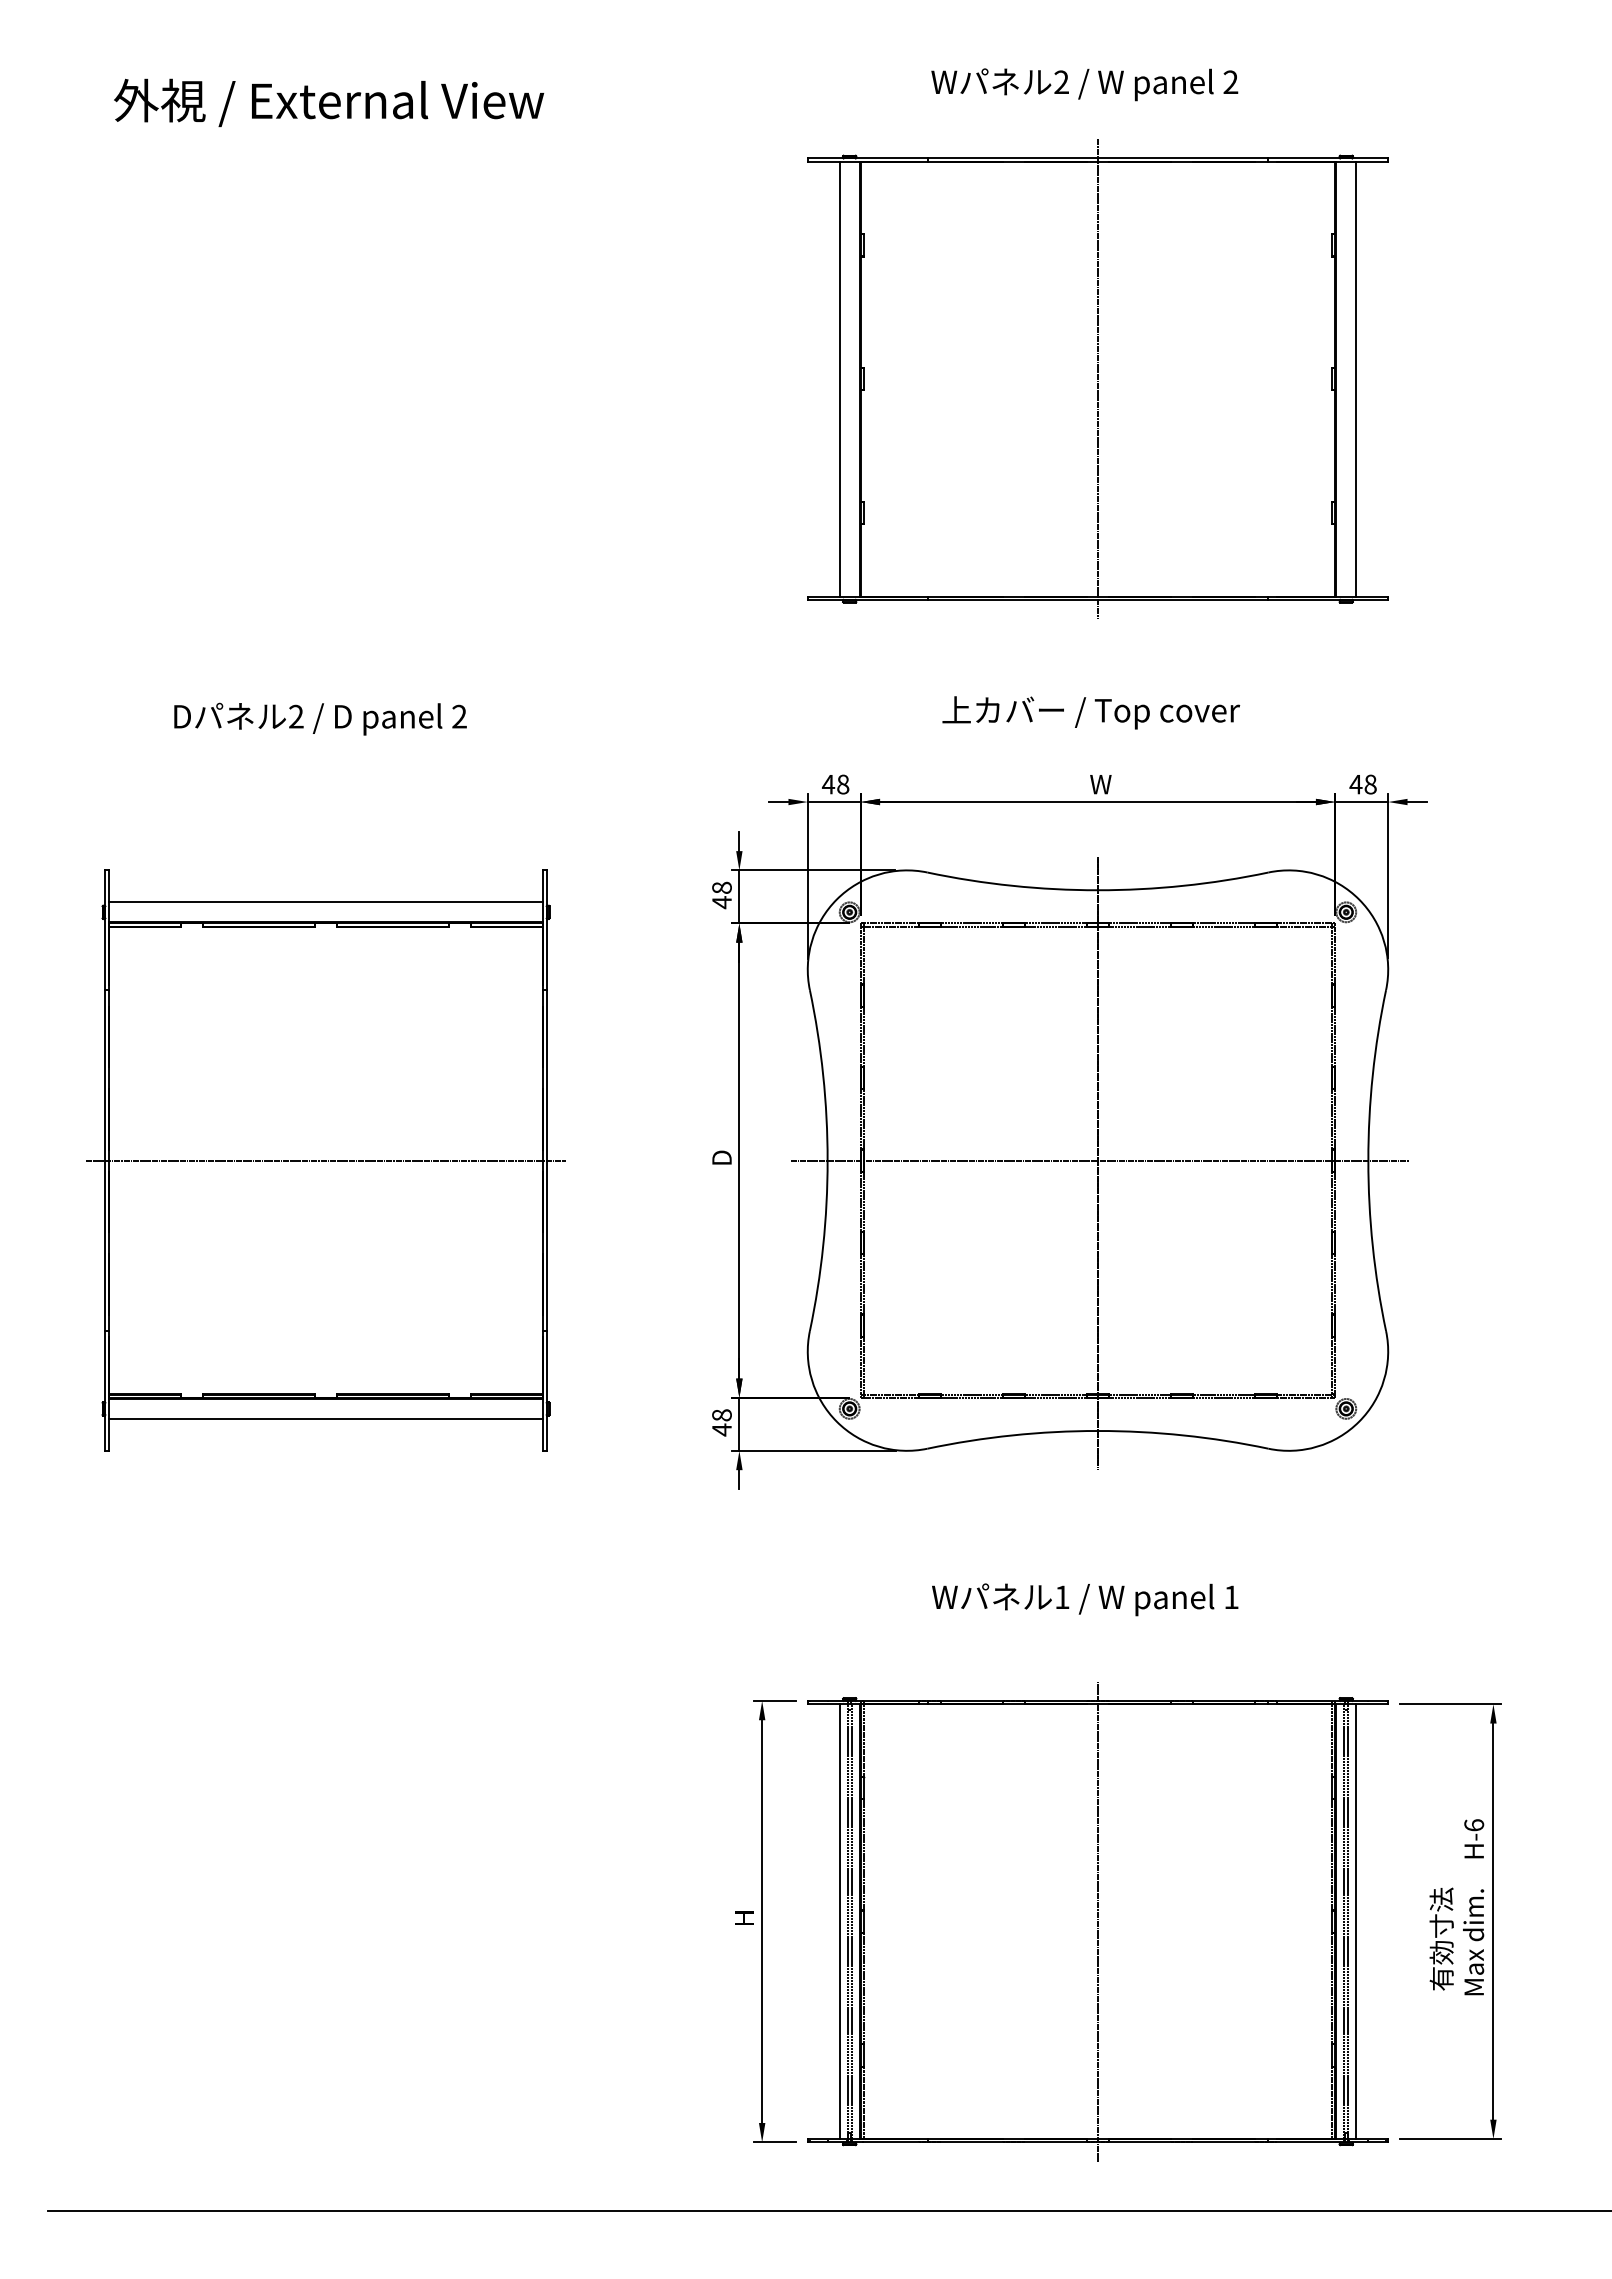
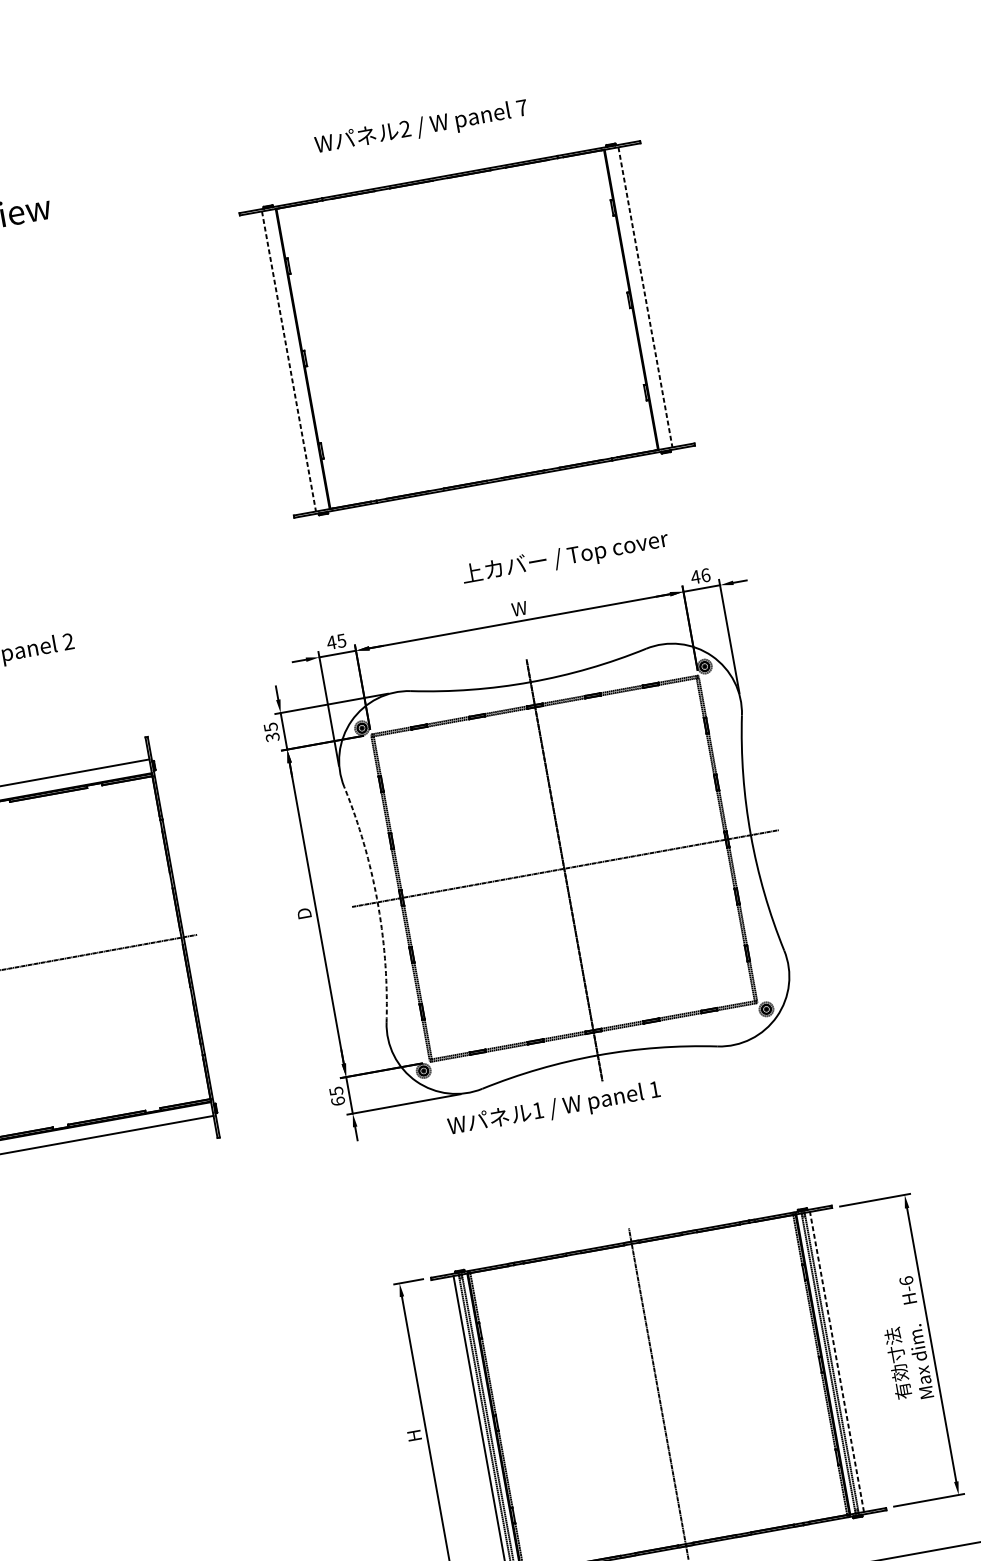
text: (1230, 81) -> (521, 107), 2 -> 7
line: (839, 379) -> (288, 361), solid -> dashed
line: (1097, 379) -> (466, 329), removed
line: (1356, 379) -> (645, 297), solid -> dashed
text: (1091, 712) -> (565, 557), moved
text: (843, 784) -> (341, 640), 48 -> 45
text: (1370, 784) -> (705, 575), 48 -> 46
text: (721, 895) -> (271, 732), 48 -> 35
arc: (827, 1160) -> (377, 902), solid -> dashed
text: (721, 1422) -> (336, 1096), 48 -> 65
text: (1085, 1599) -> (554, 1109), moved
line: (1356, 1921) -> (837, 1361), solid -> dashed

